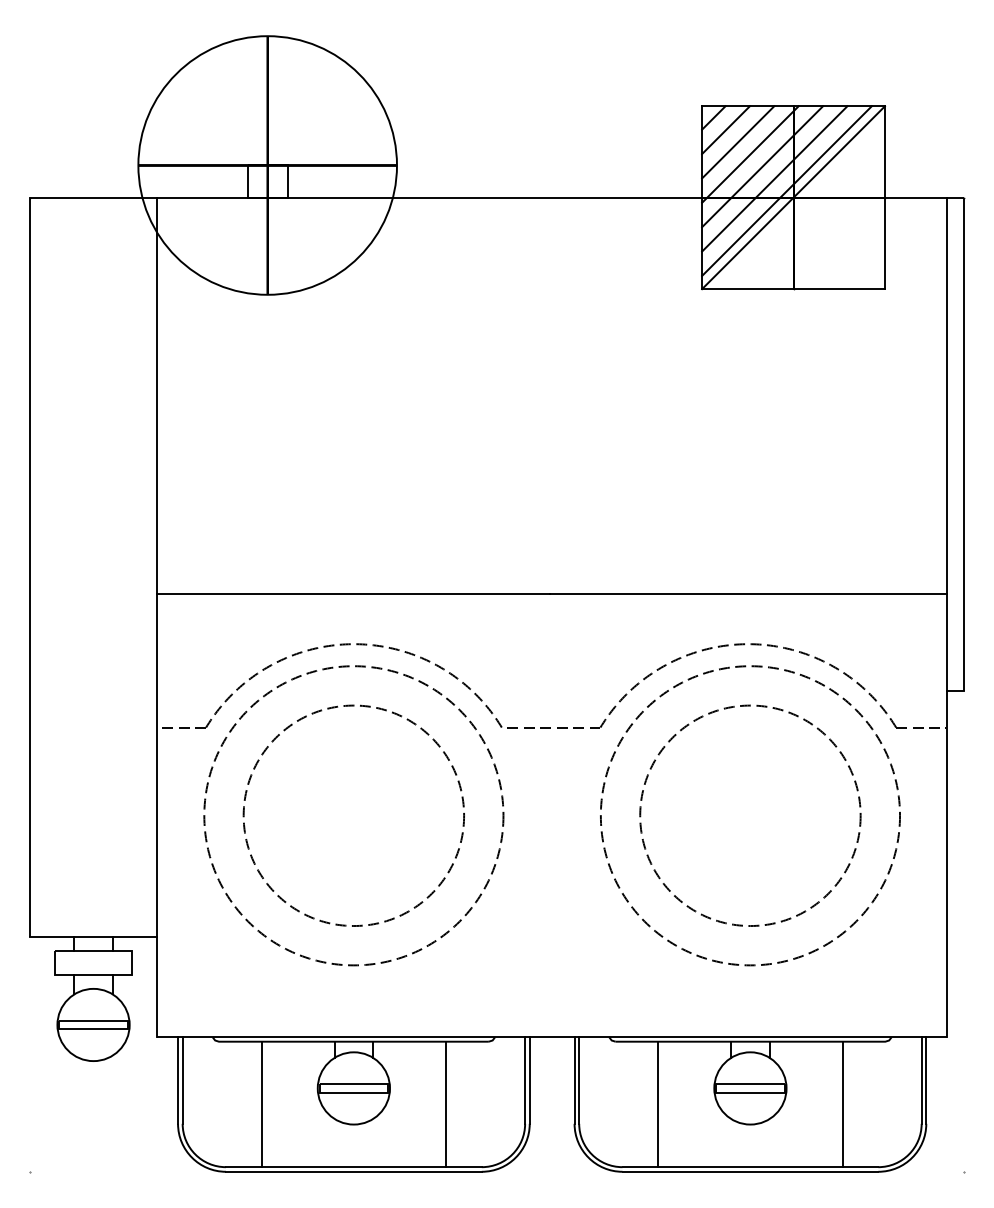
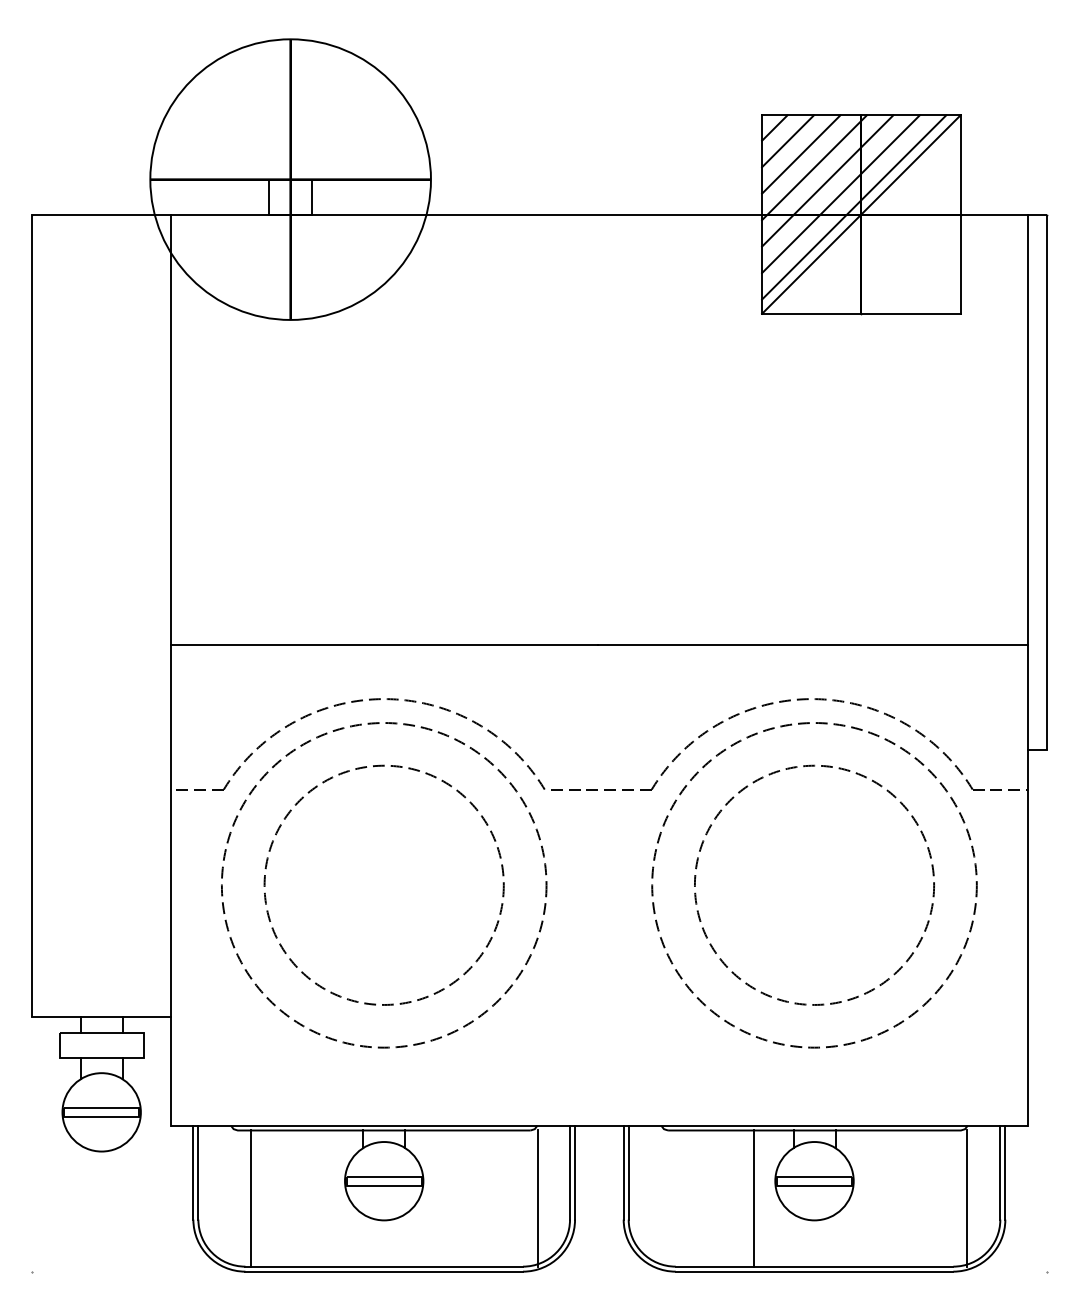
line: (262, 1104) -> (251, 1198), moved
line: (446, 1104) -> (538, 1198), moved
line: (658, 1104) -> (753, 1198), moved
line: (842, 1104) -> (967, 1198), moved

